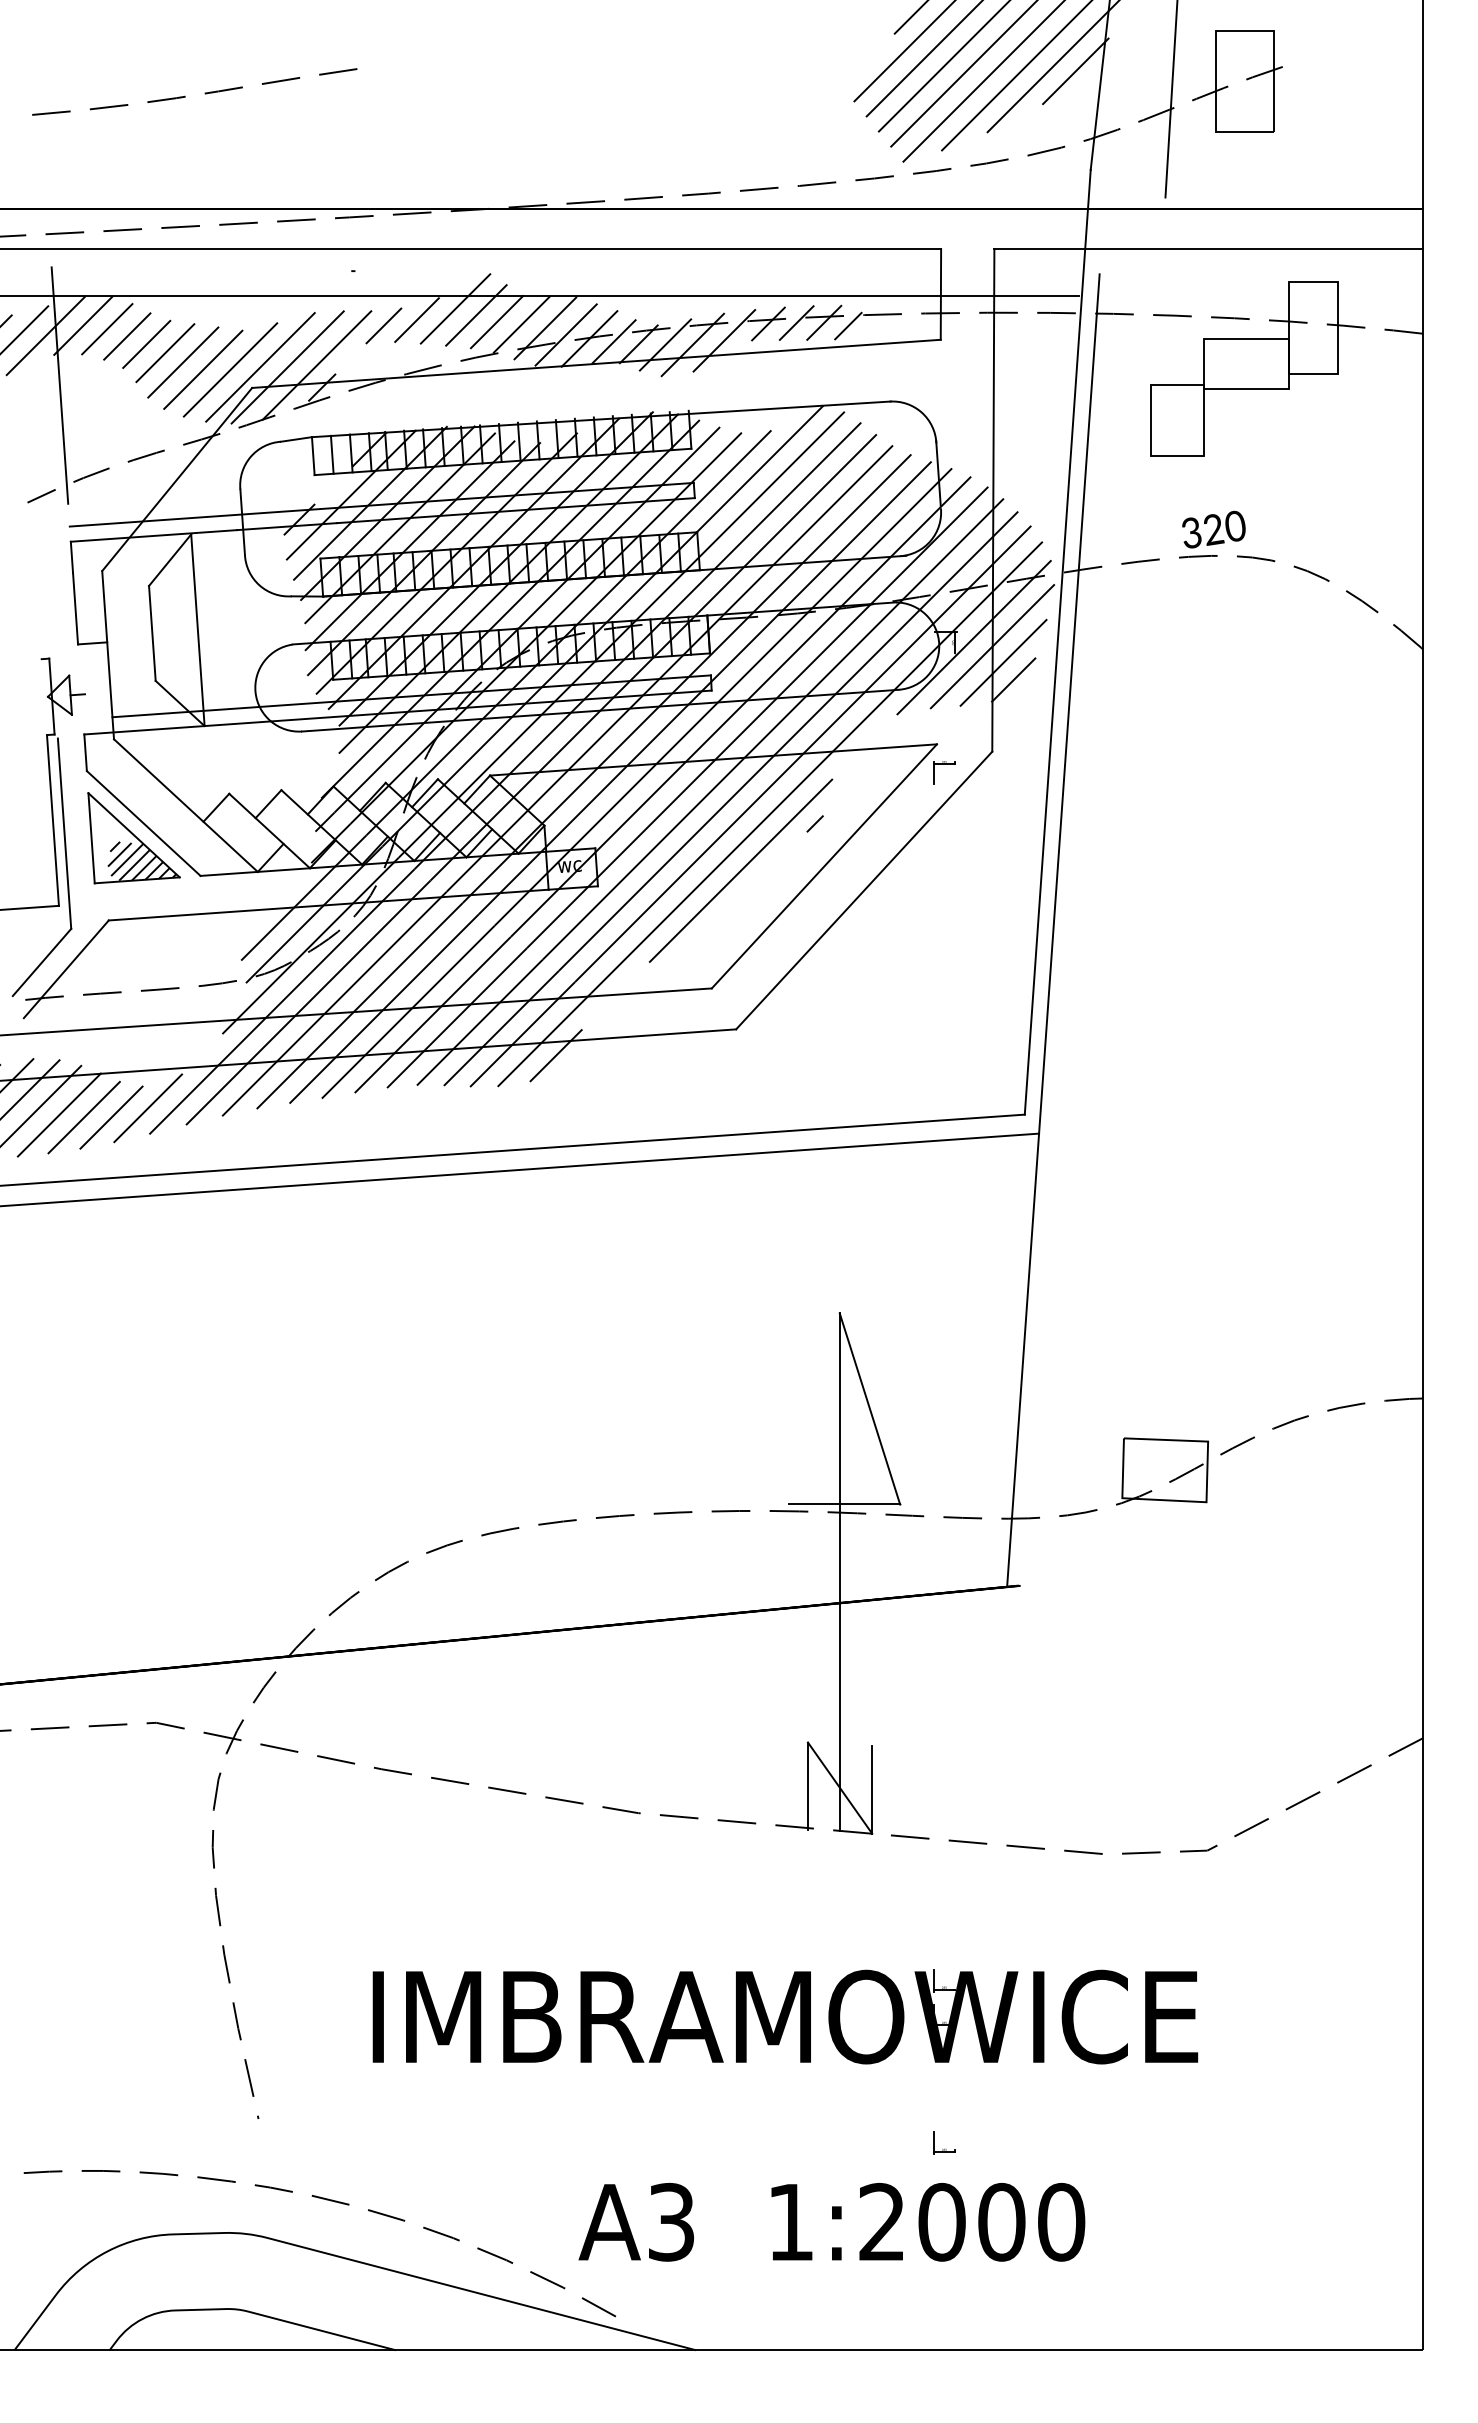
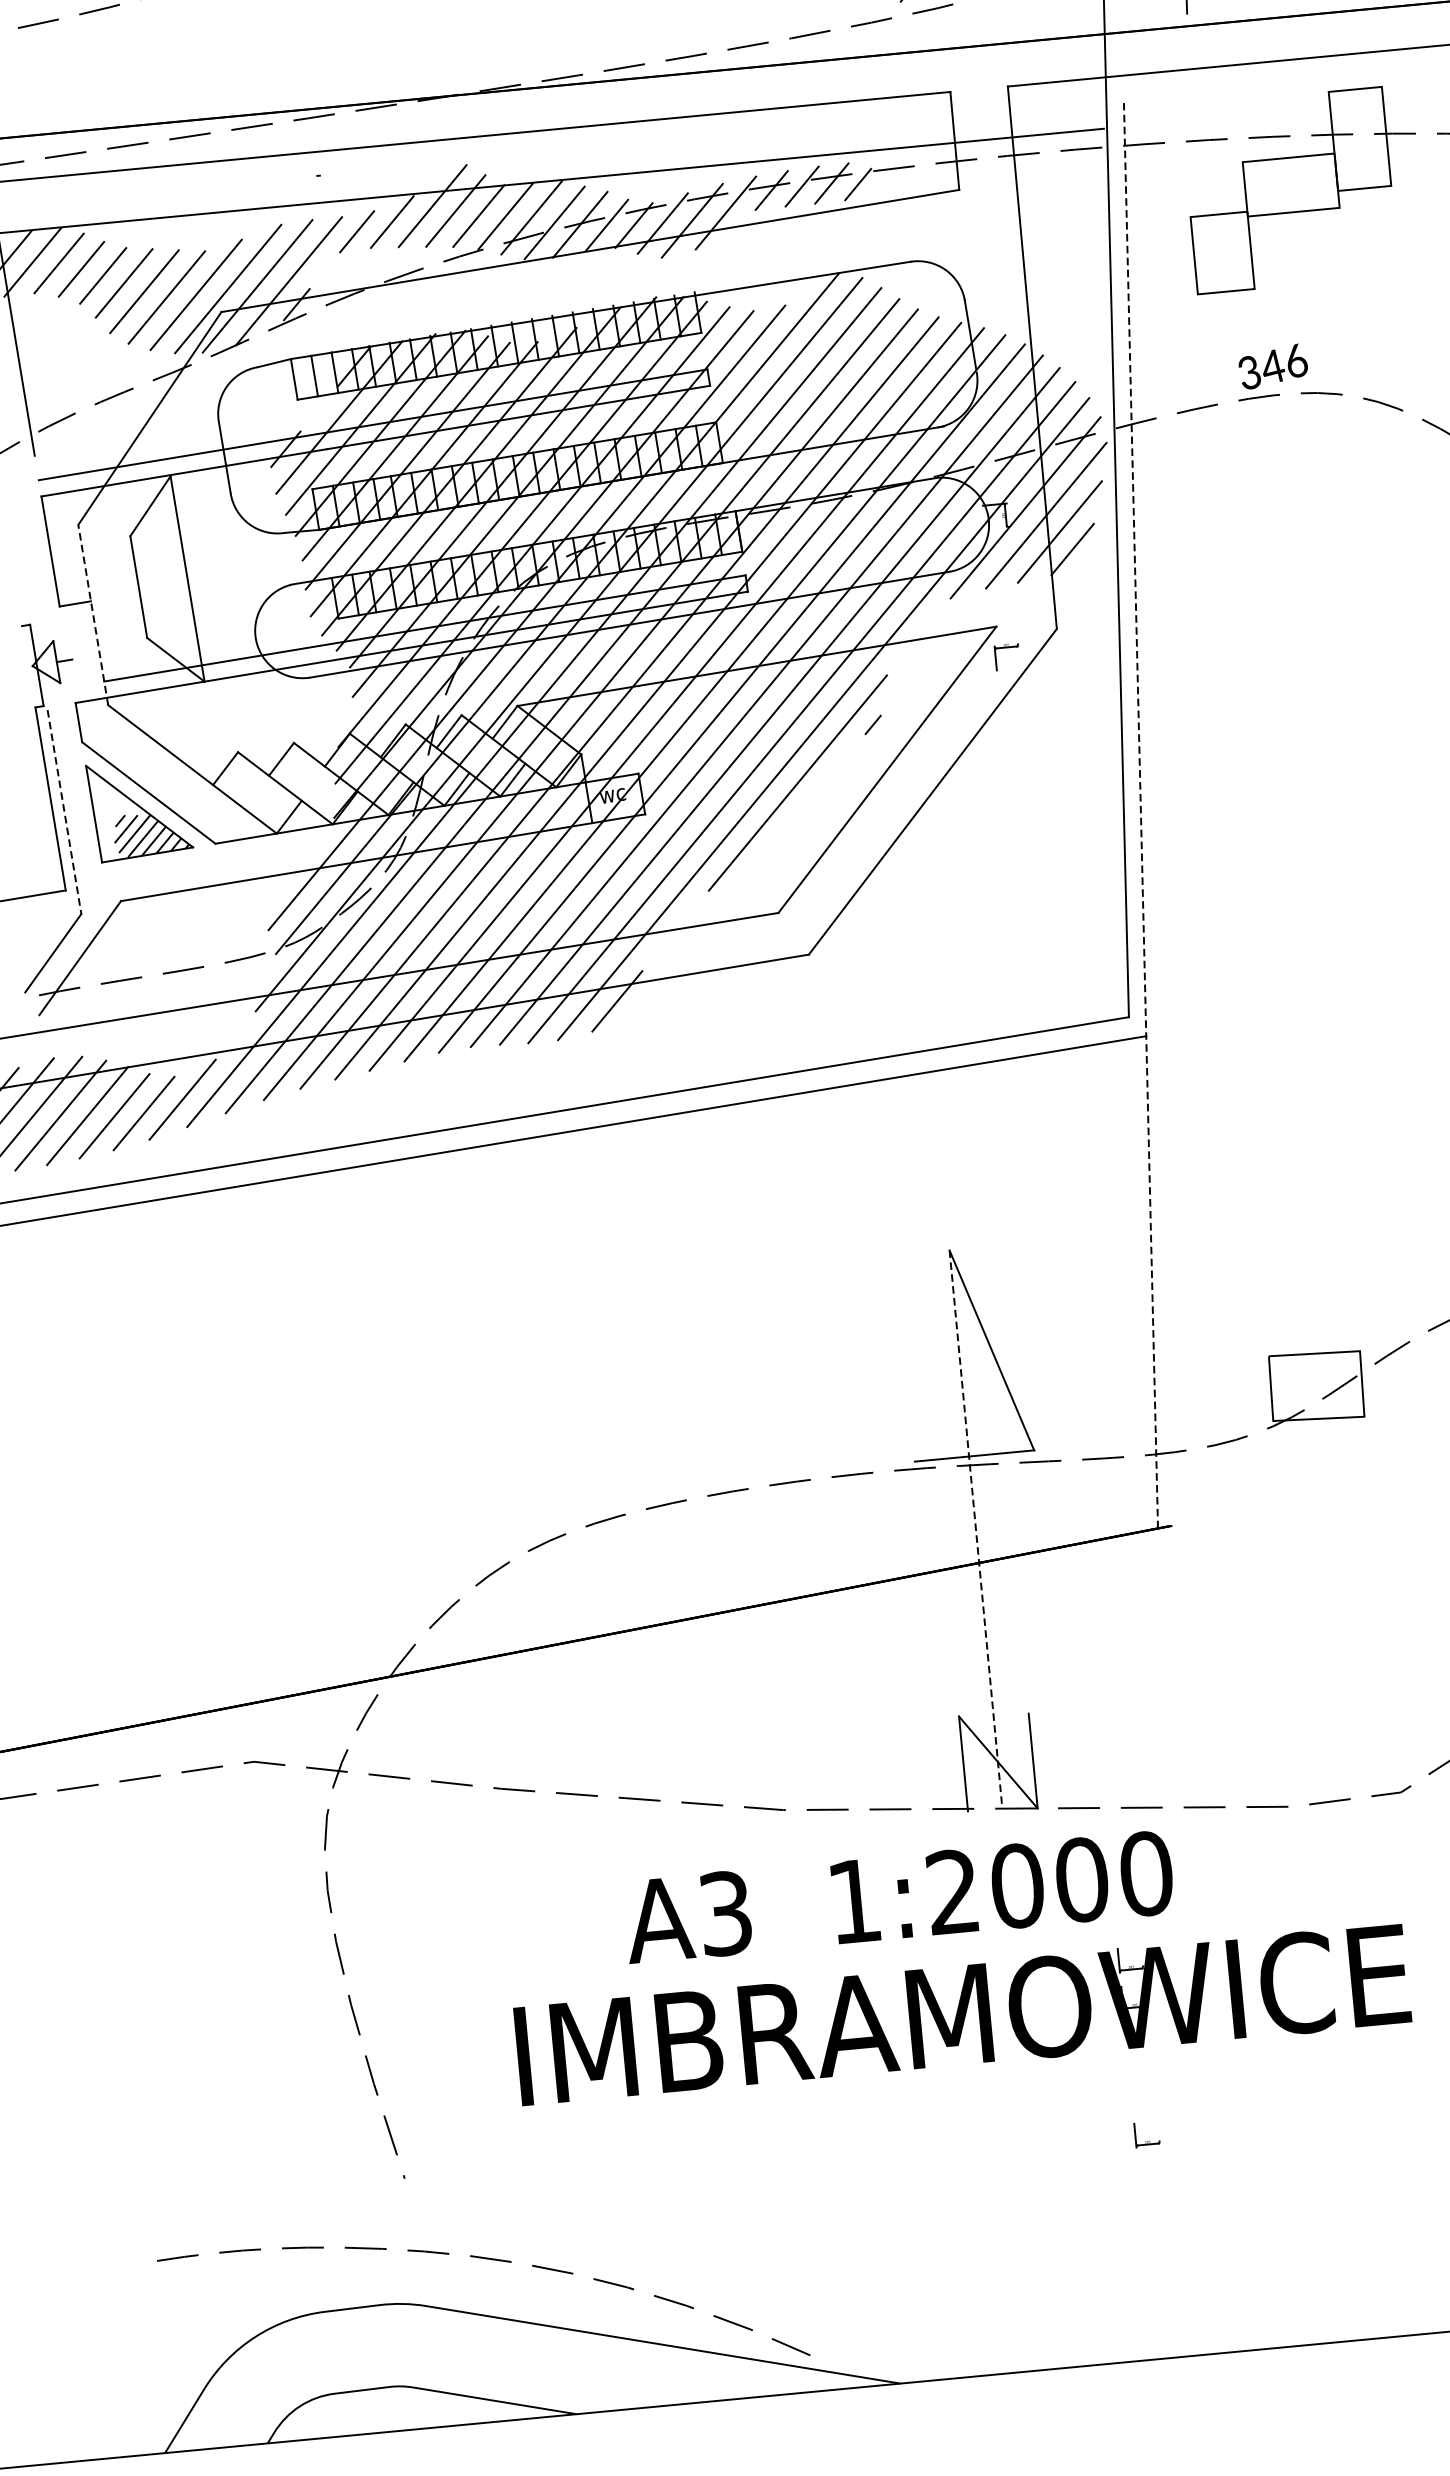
text: (1224, 527) -> (1284, 363), 320 -> 346
line: (108, 654) -> (93, 614), solid -> dashed
line: (64, 834) -> (64, 812), solid -> dashed
line: (1053, 930) -> (1141, 815), solid -> dashed
line: (839, 1572) -> (975, 1529), solid -> dashed
text: (831, 2222) -> (898, 1897), moved

